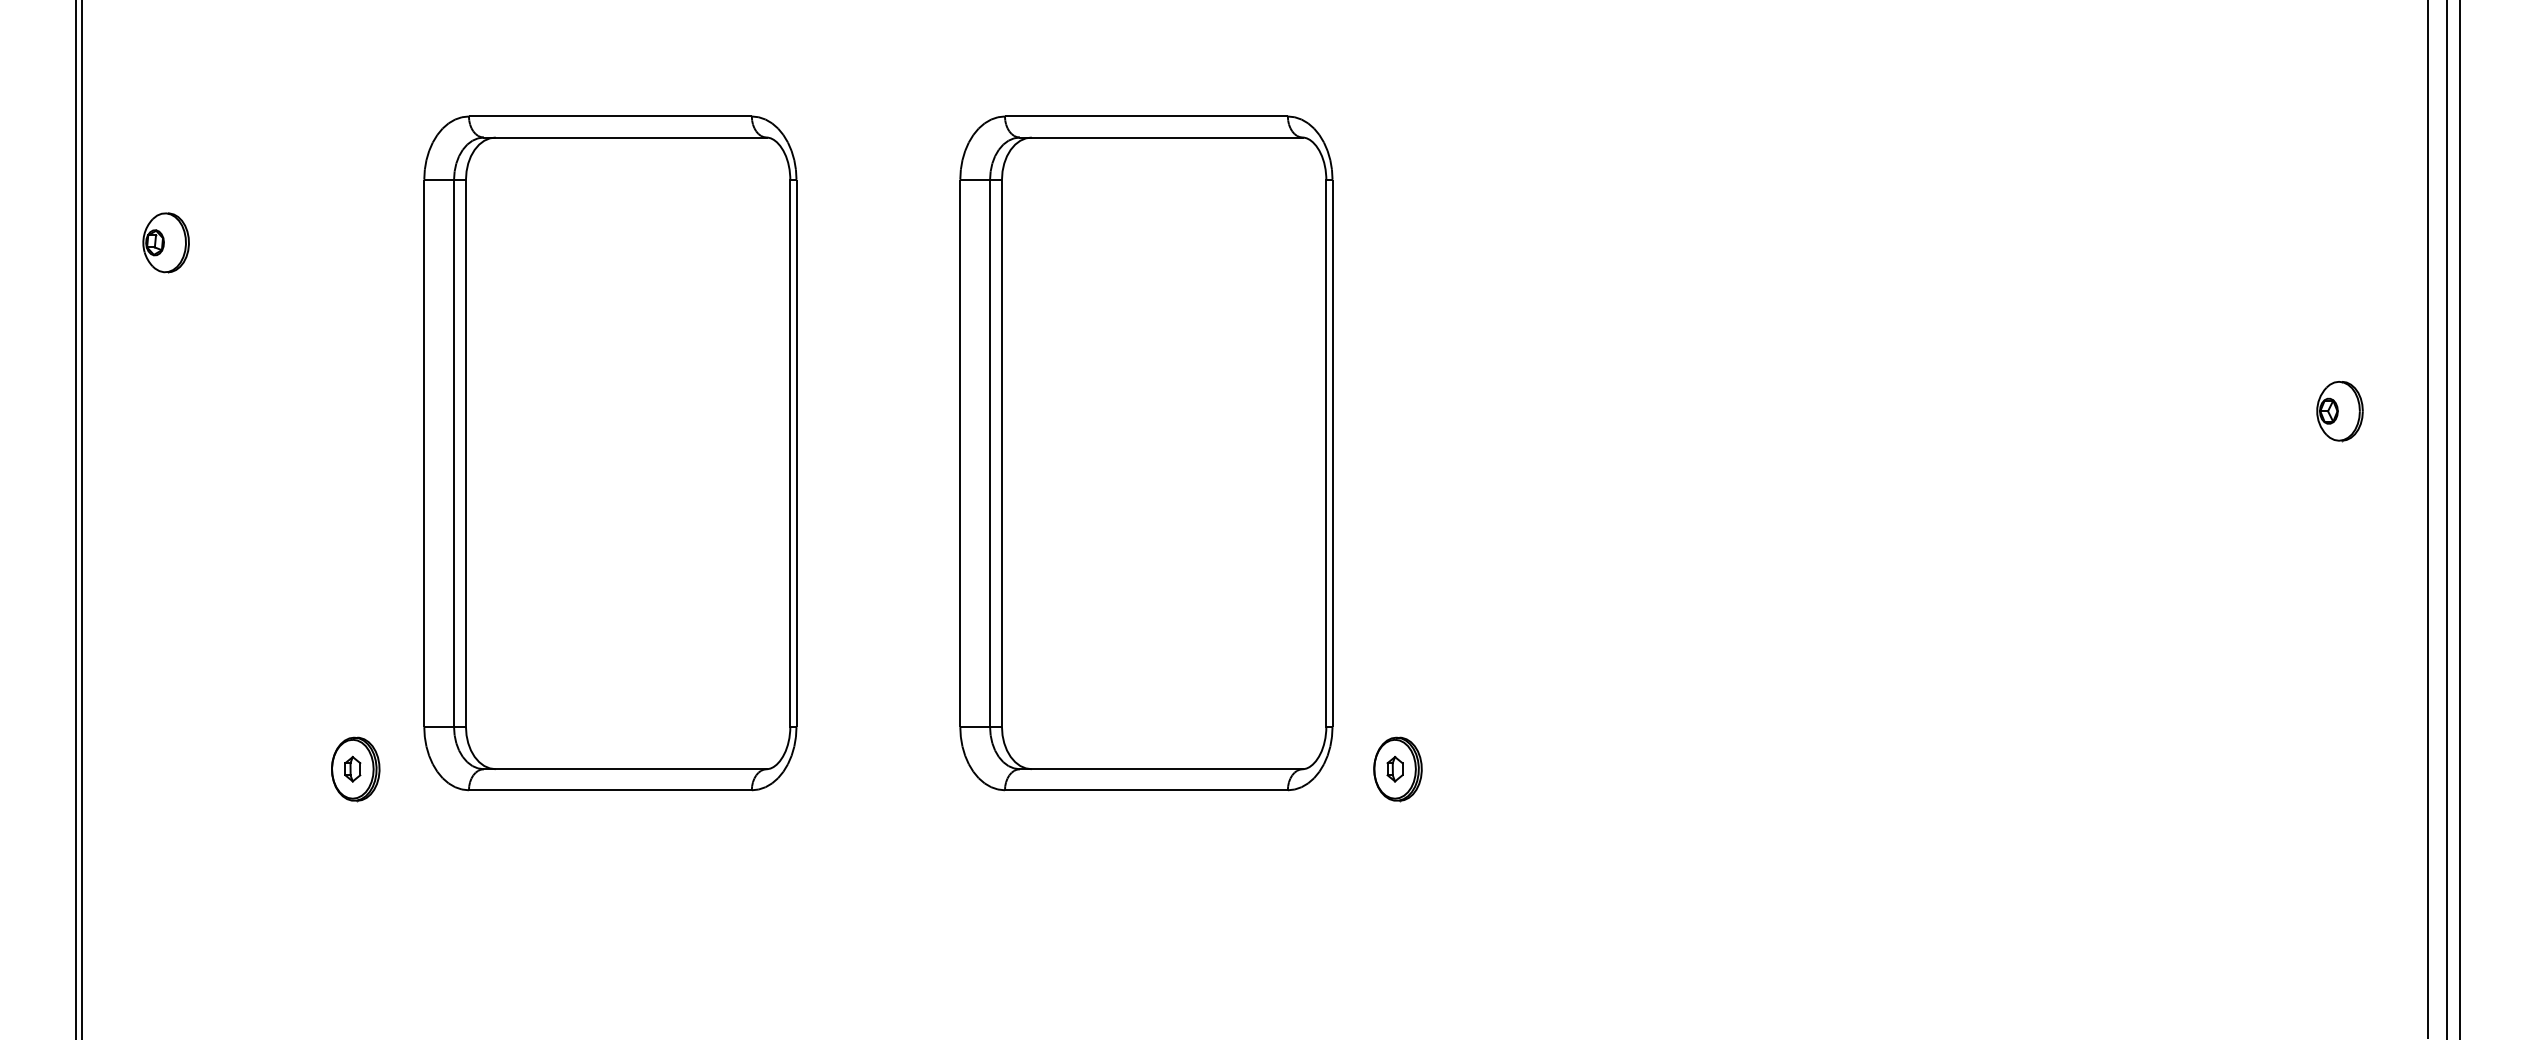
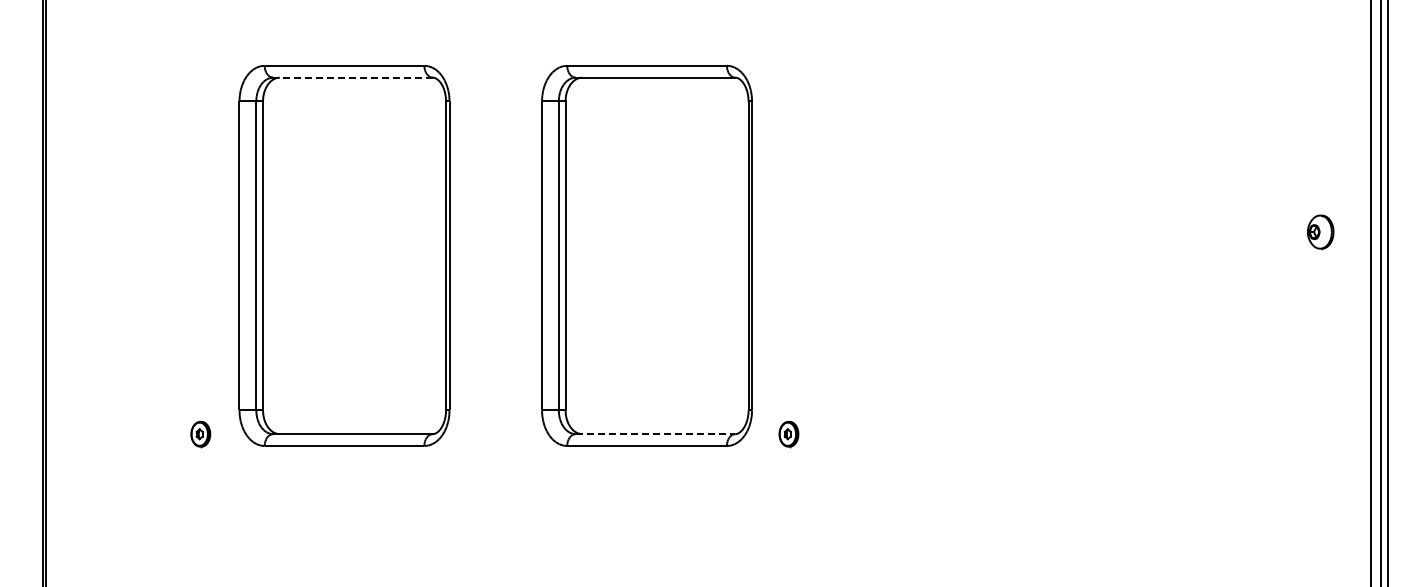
line: (624, 137) -> (352, 77), solid -> dashed
part: (165, 243) -> (93, 137), removed
part: (355, 769) -> (200, 434), size x0.7
line: (1161, 769) -> (655, 434), solid -> dashed
part: (1397, 769) -> (788, 434), size x0.7

